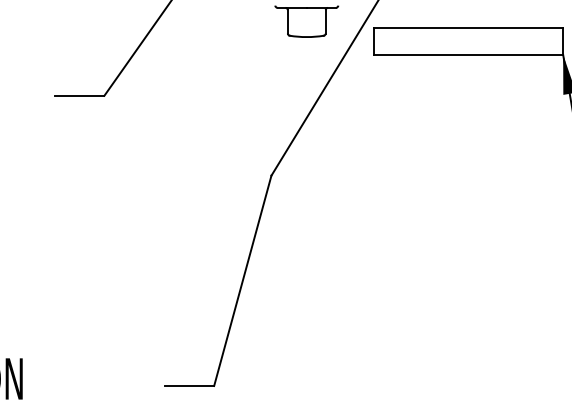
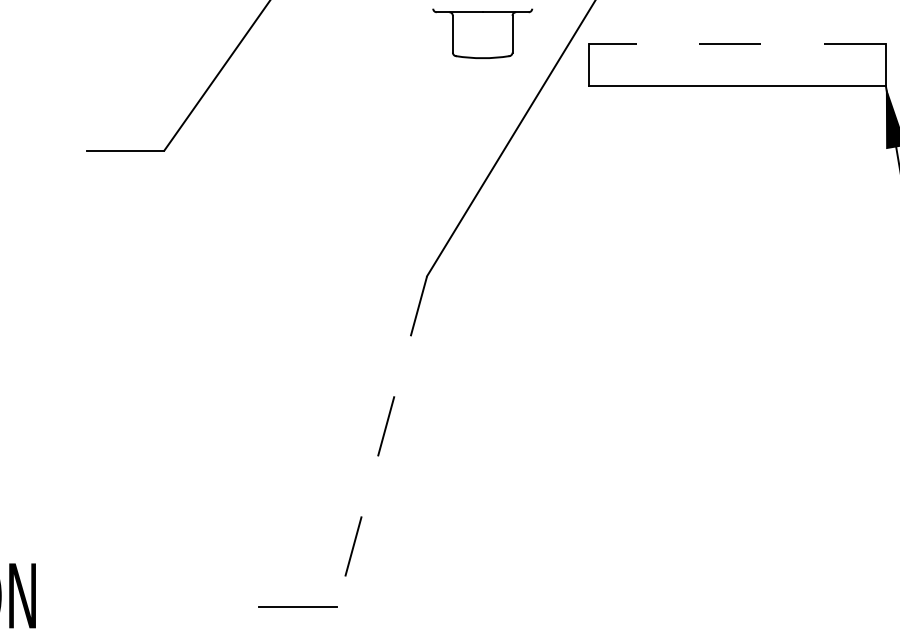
line: (468, 27) -> (737, 43), solid -> dashed
line: (242, 280) -> (381, 441), solid -> dashed

